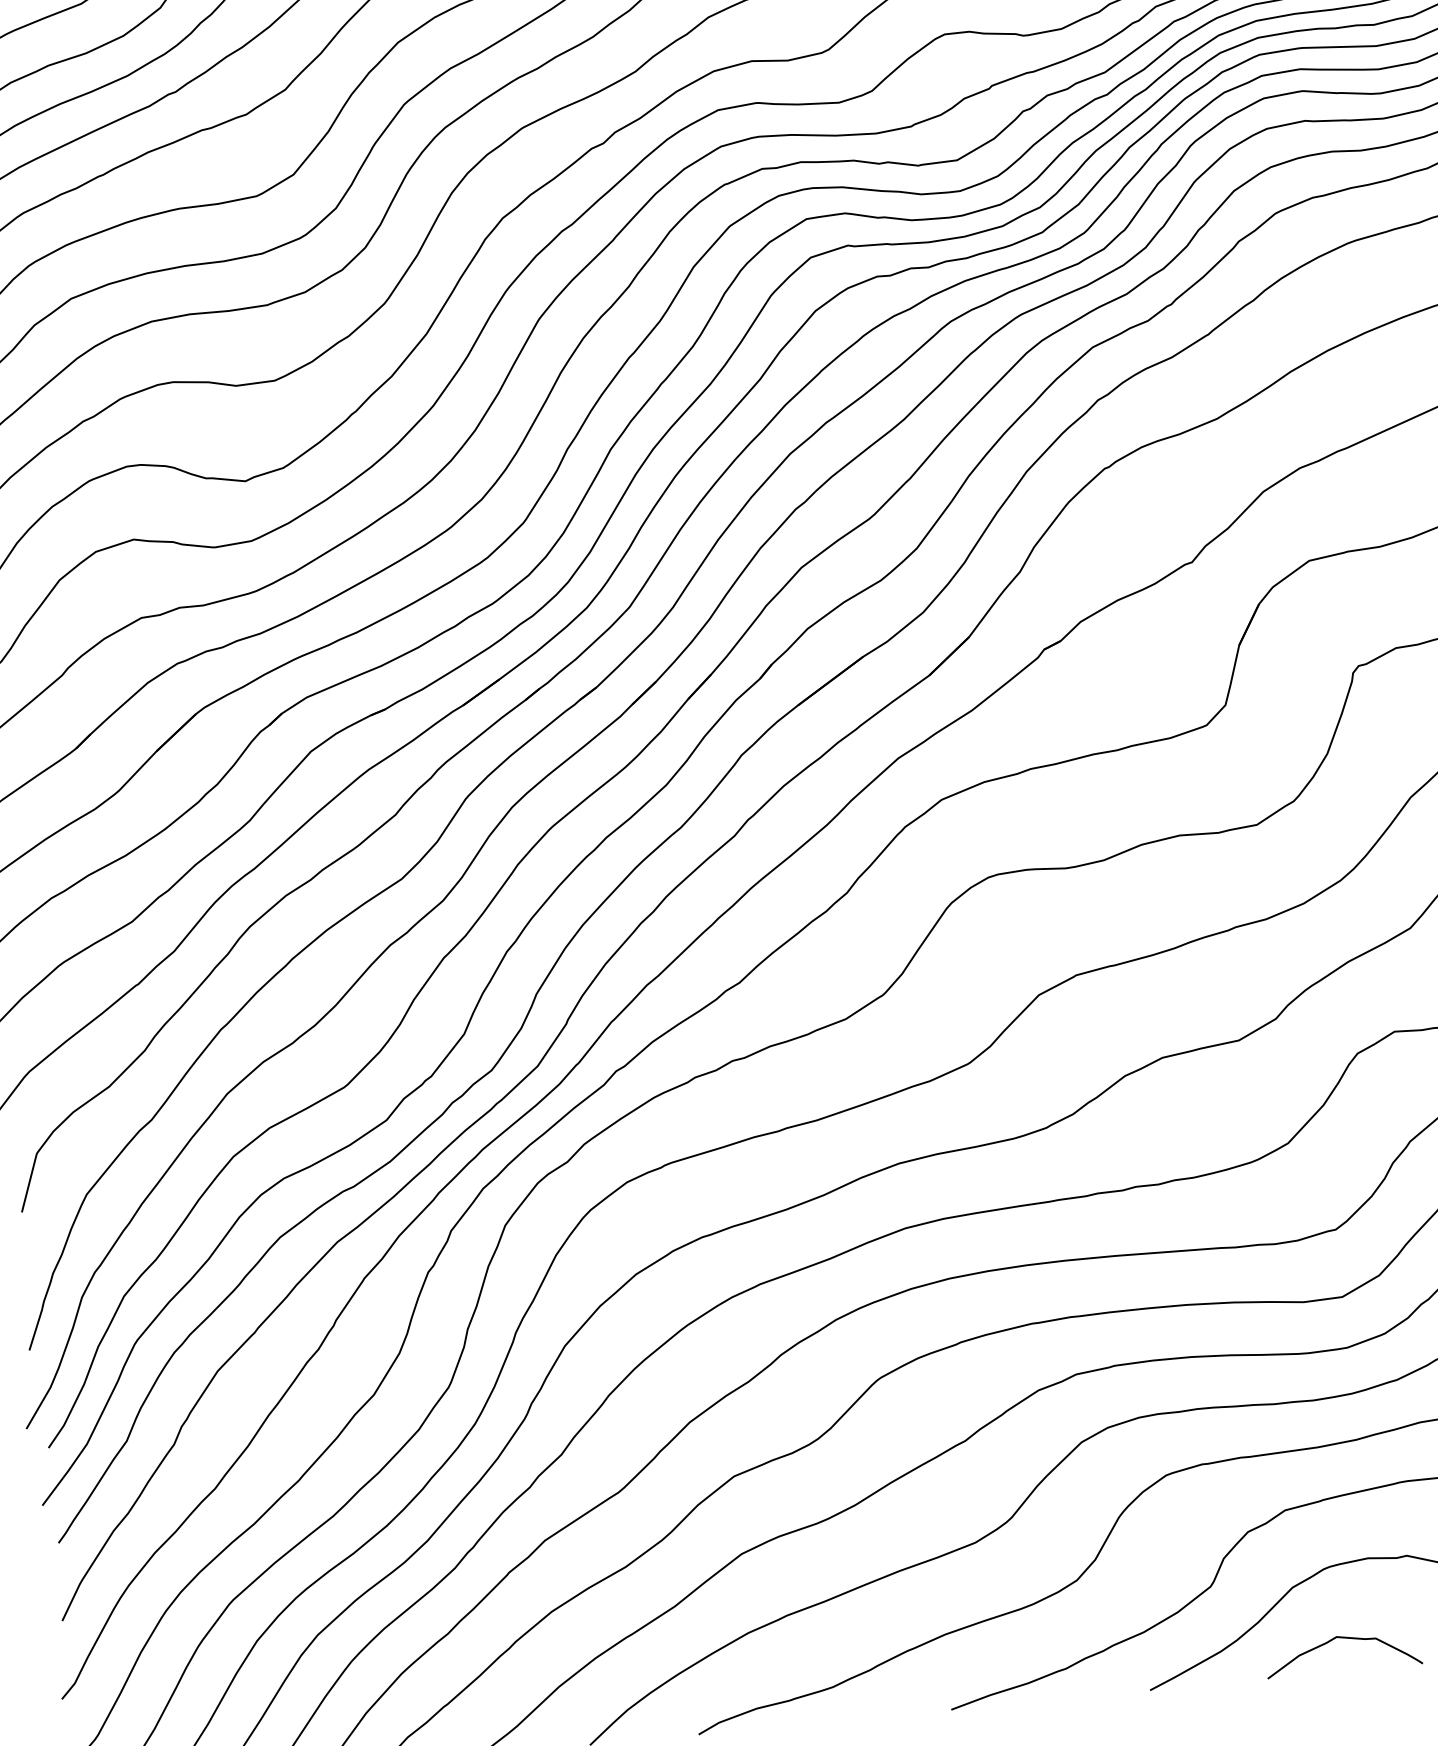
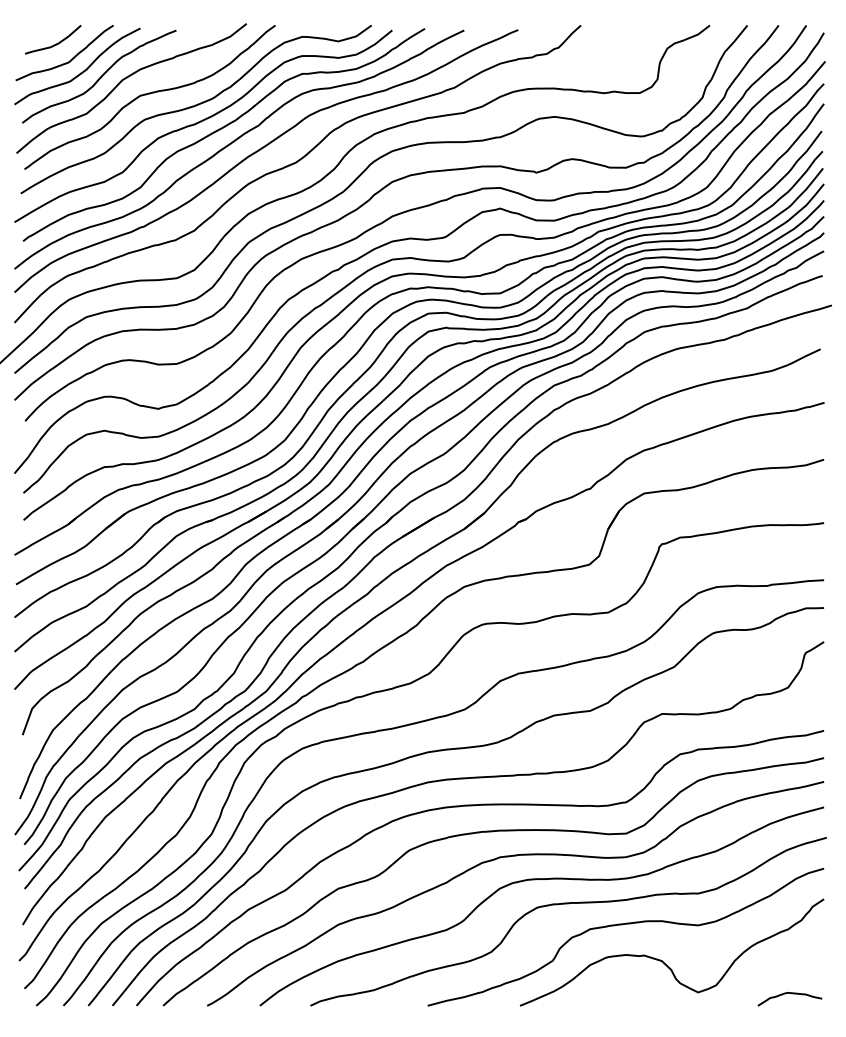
curve: (1344, 1640) -> (611, 991), removed

